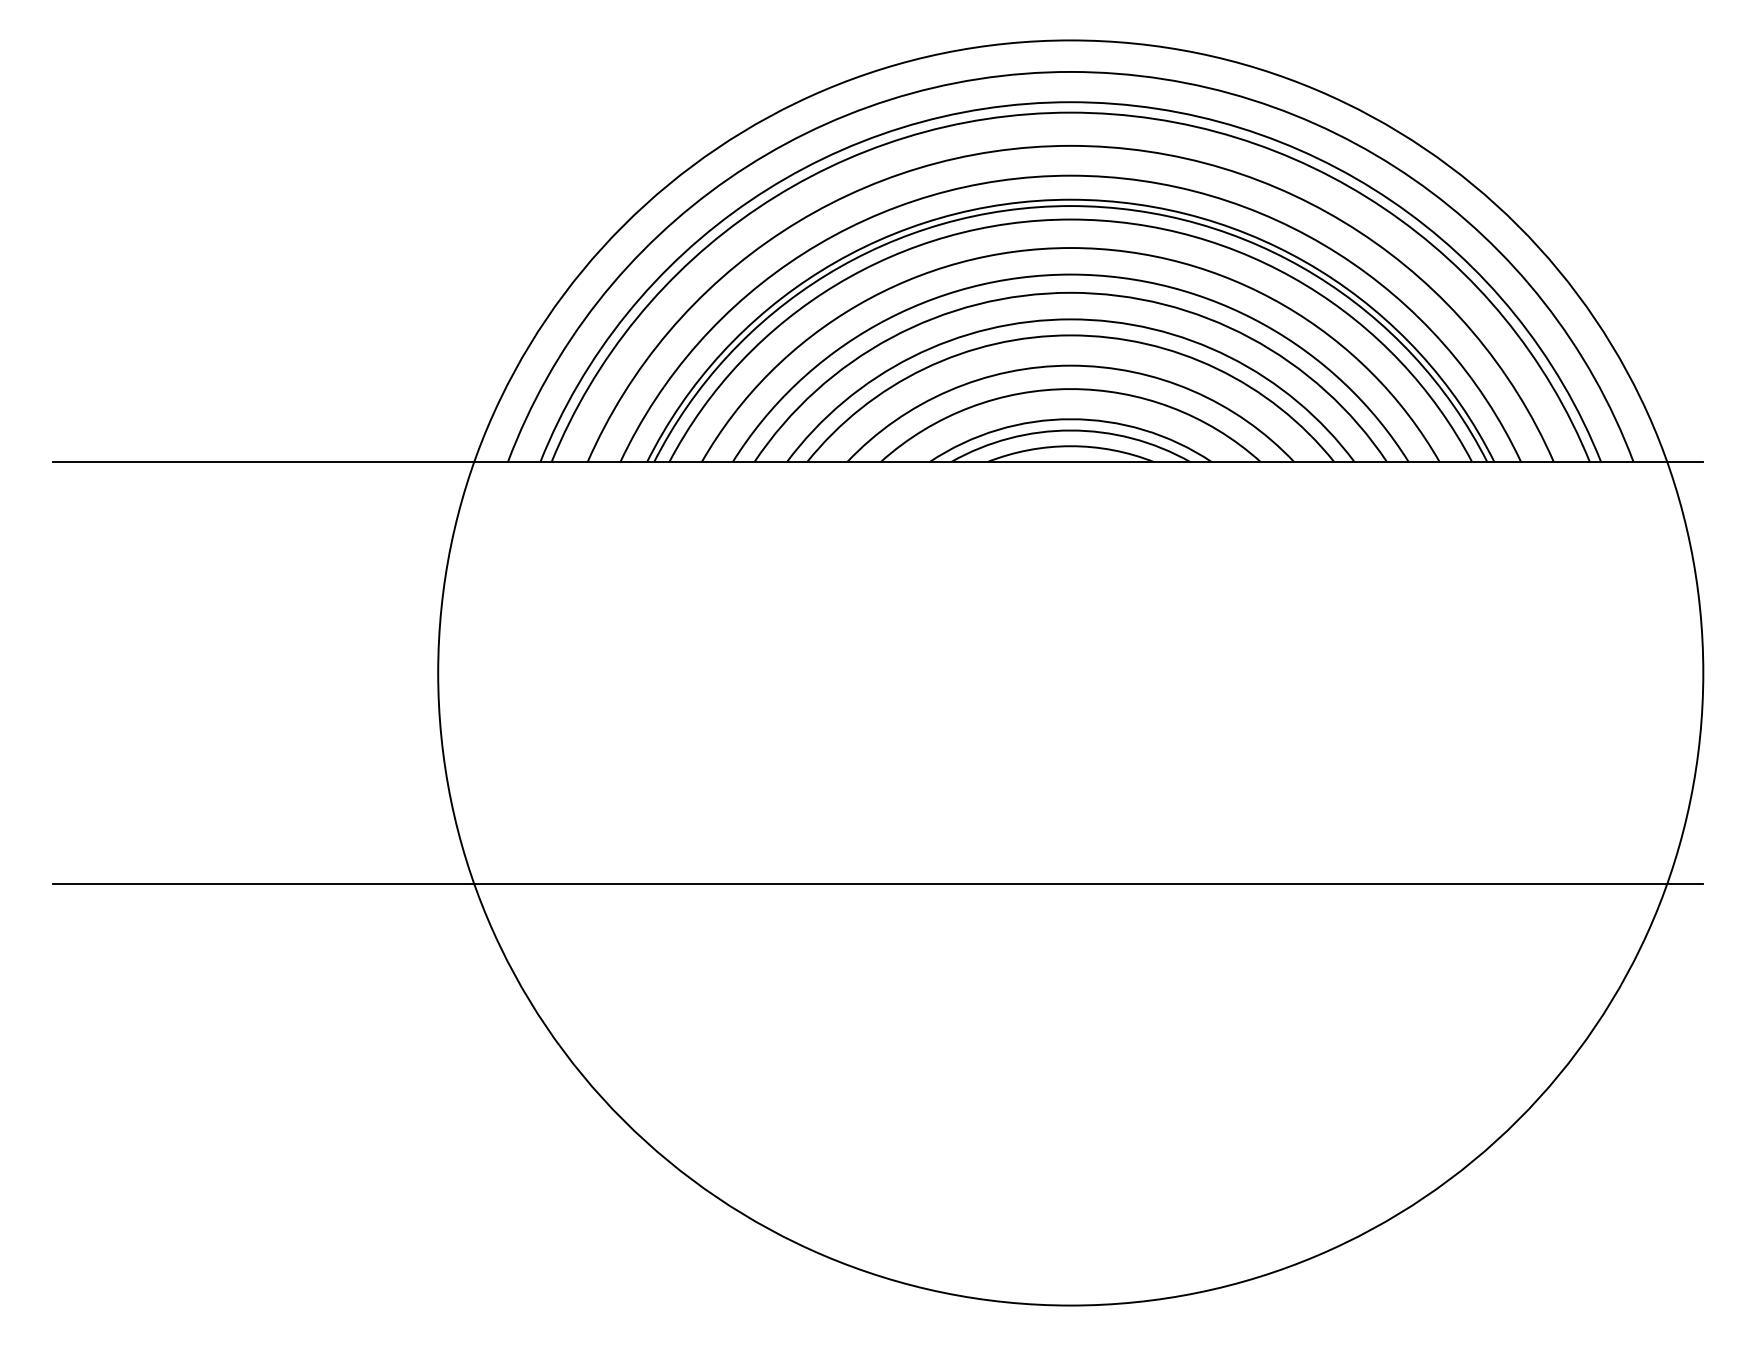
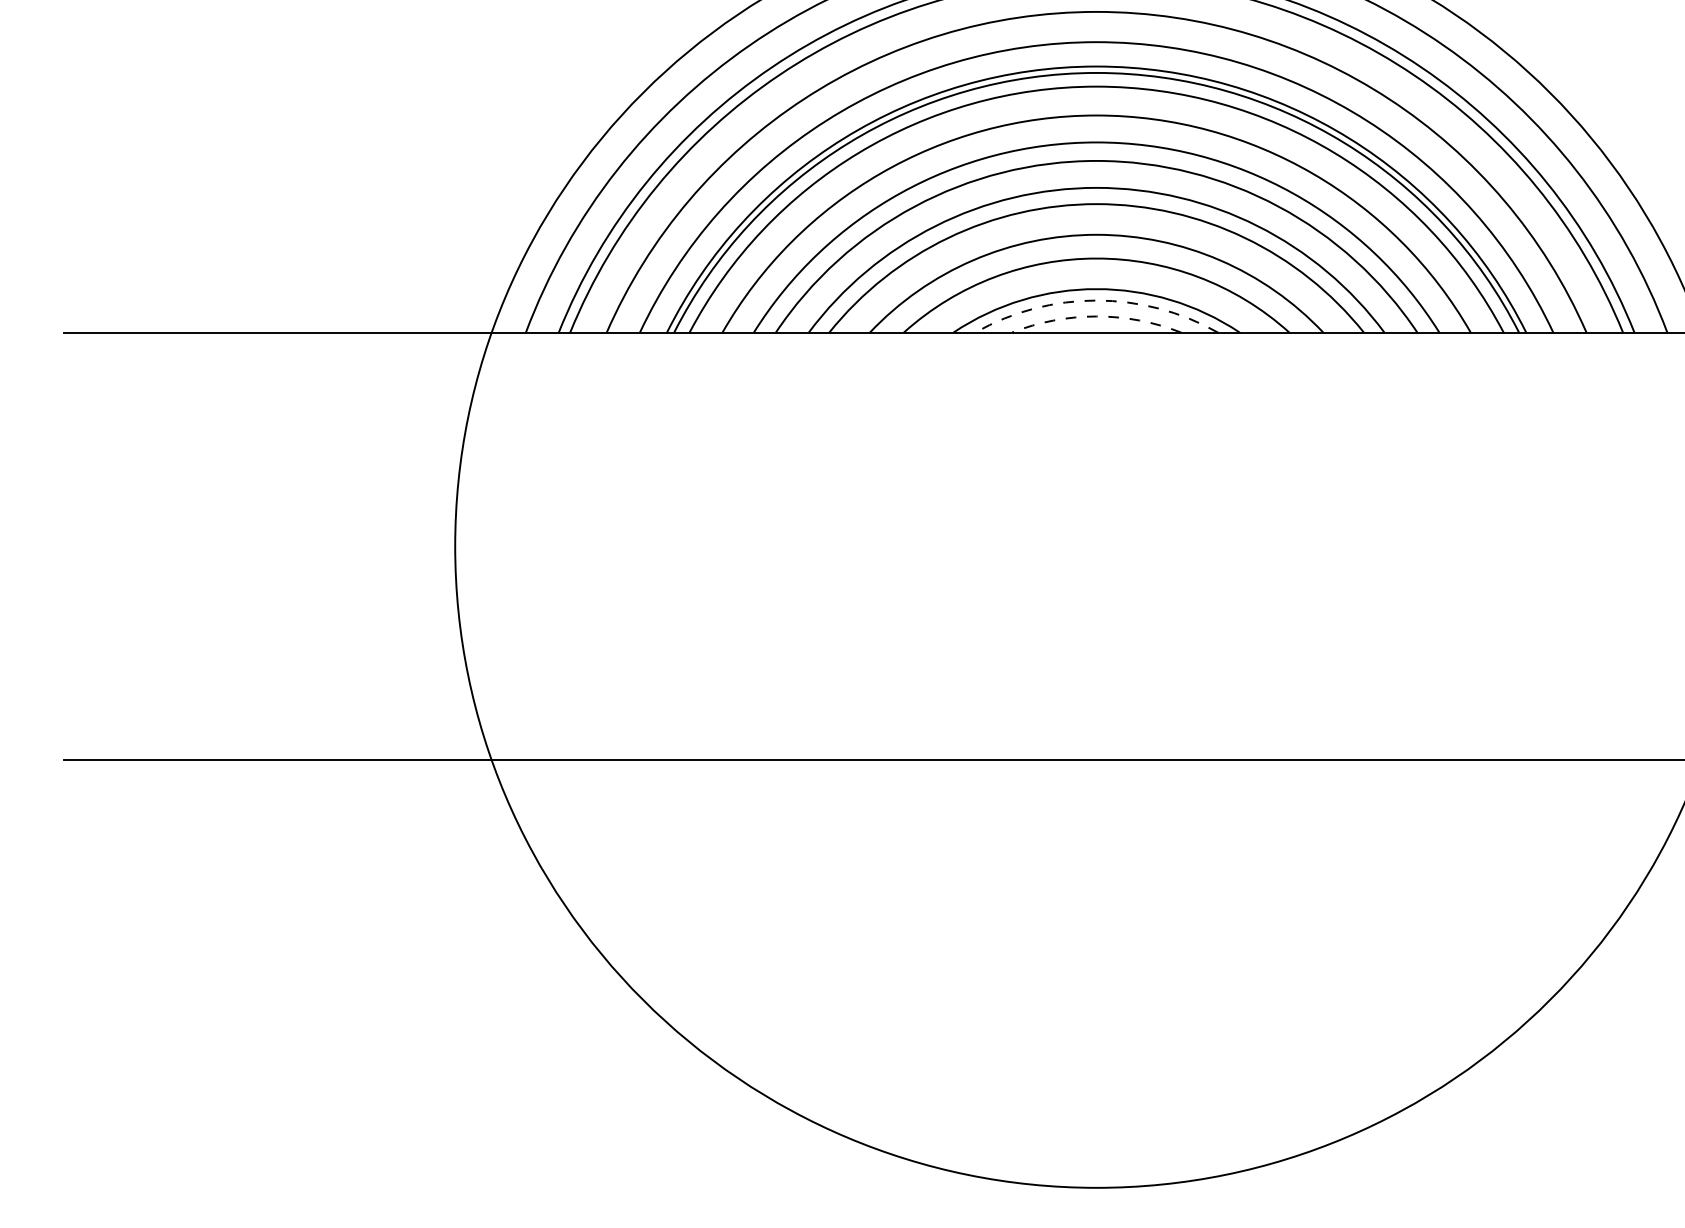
arc: (1070, 430) -> (1096, 300), solid -> dashed
arc: (1070, 446) -> (1096, 316), solid -> dashed

